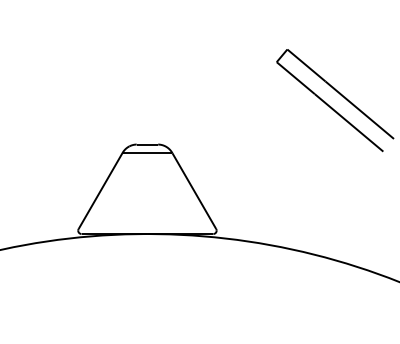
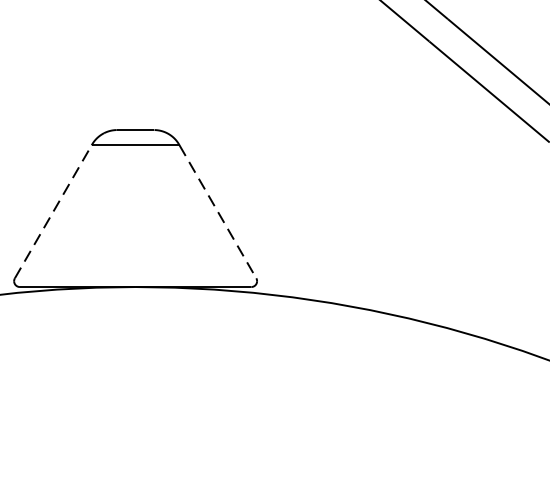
line: (100, 191) -> (53, 212), solid -> dashed
line: (194, 191) -> (218, 212), solid -> dashed

